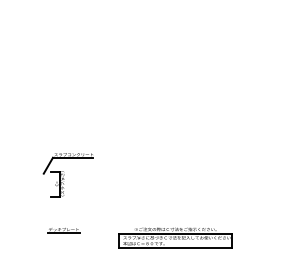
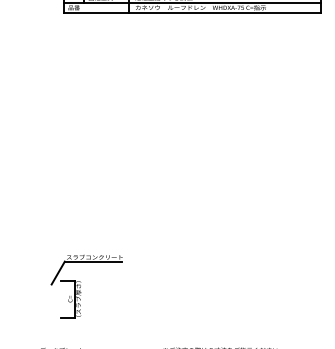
part: (67, 175) -> (85, 287), moved

